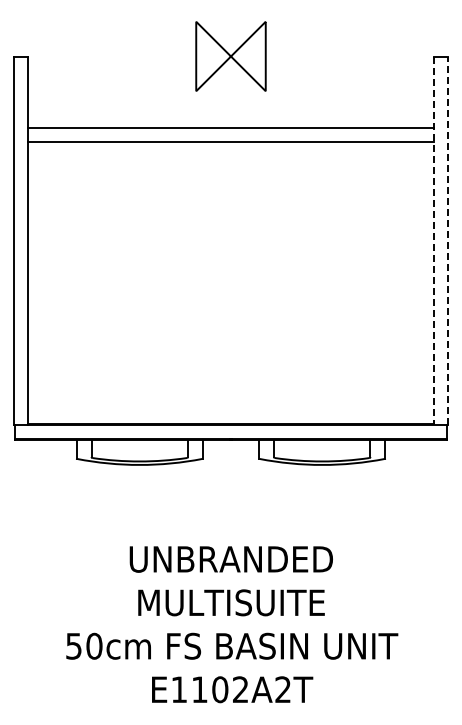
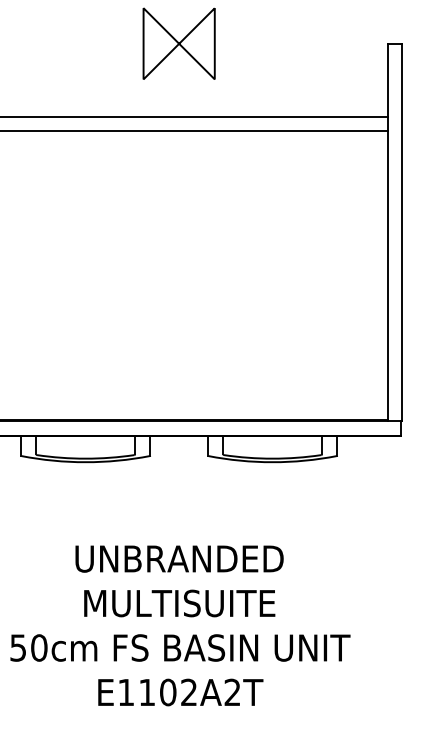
line: (448, 240) -> (401, 232), dashed -> solid
line: (434, 241) -> (387, 233), dashed -> solid

